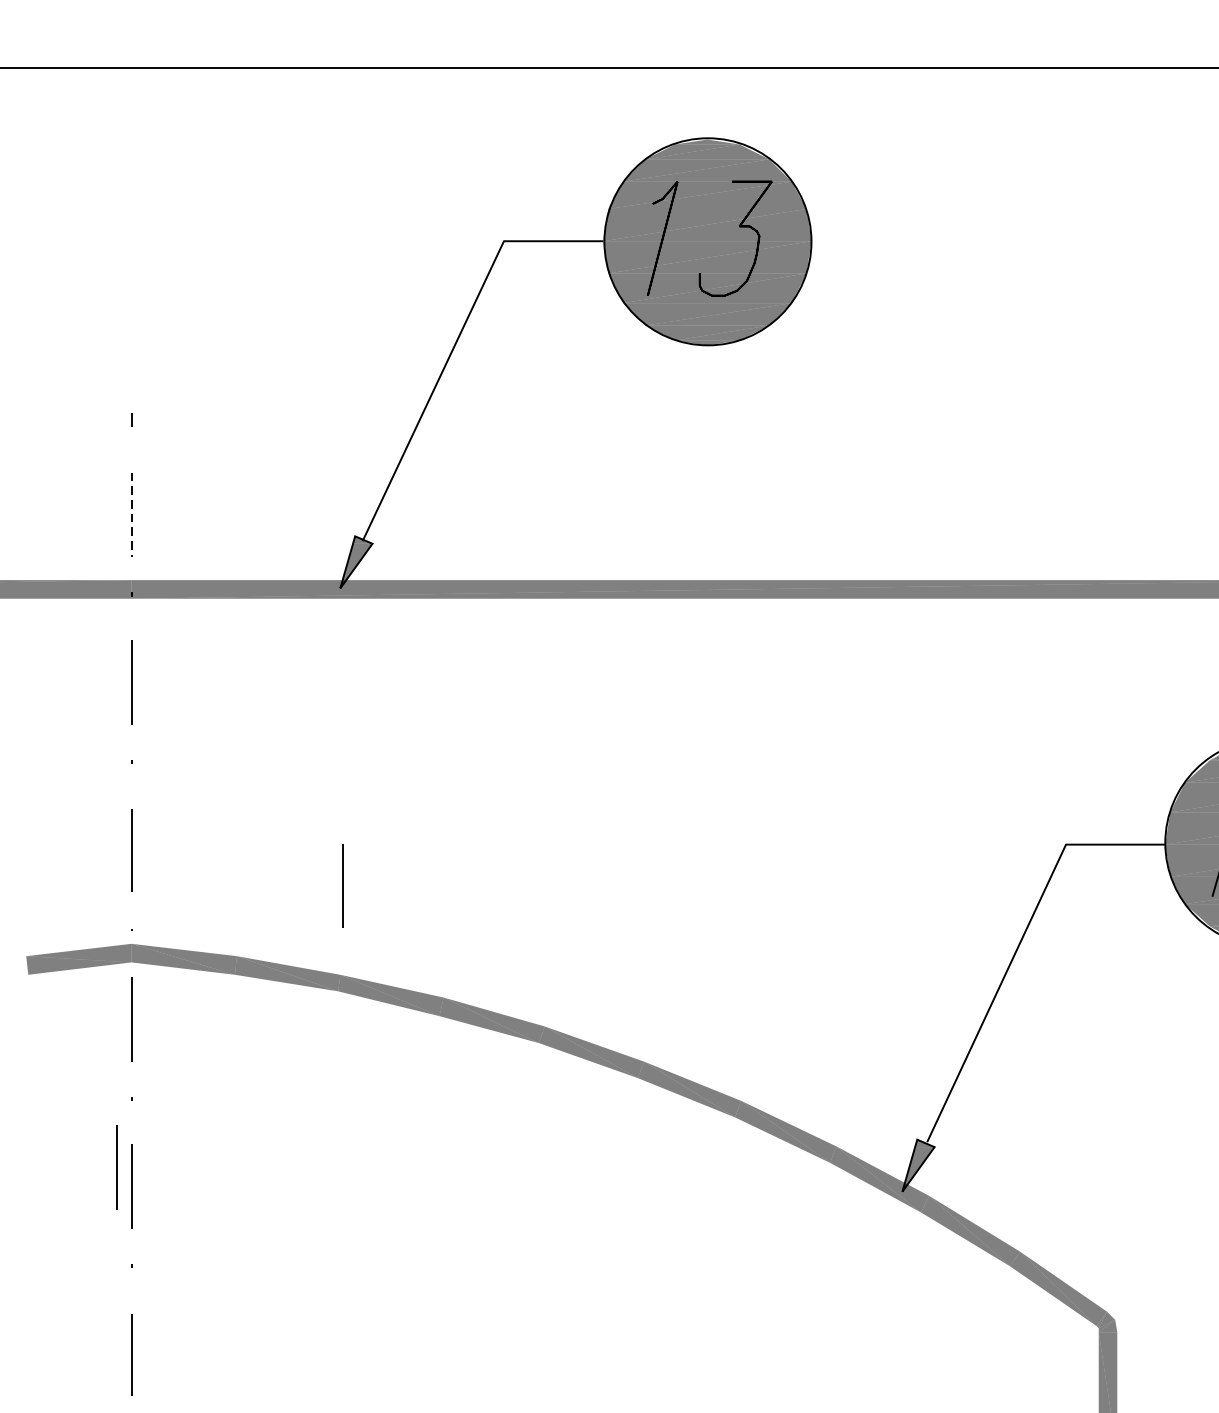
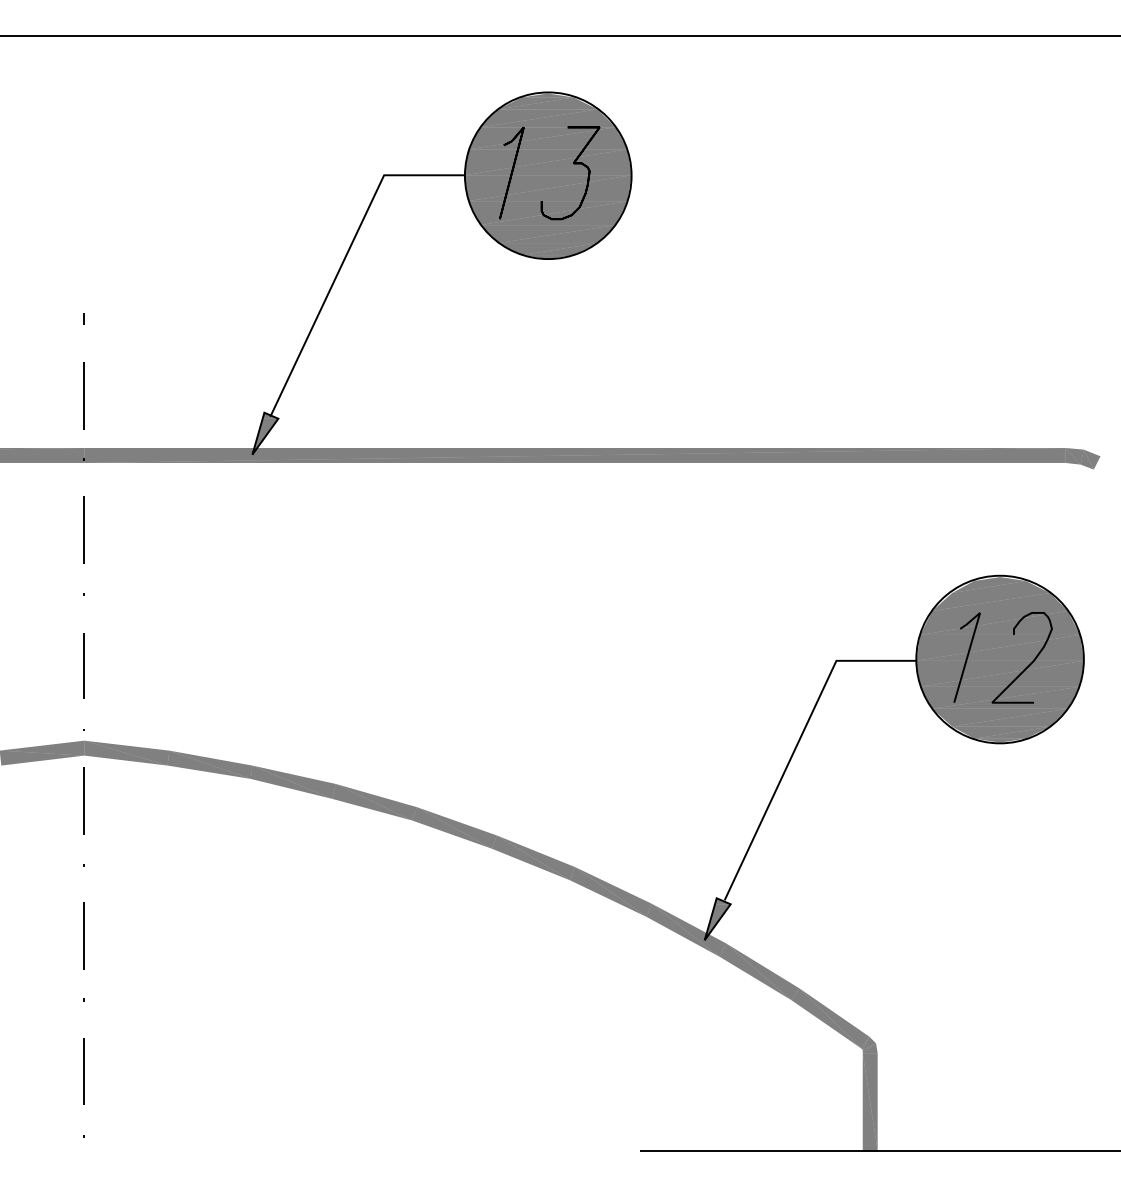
line: (131, 516) -> (84, 396), dashed -> solid
line: (341, 885) -> (253, 693), removed
line: (115, 1166) -> (71, 919), removed

